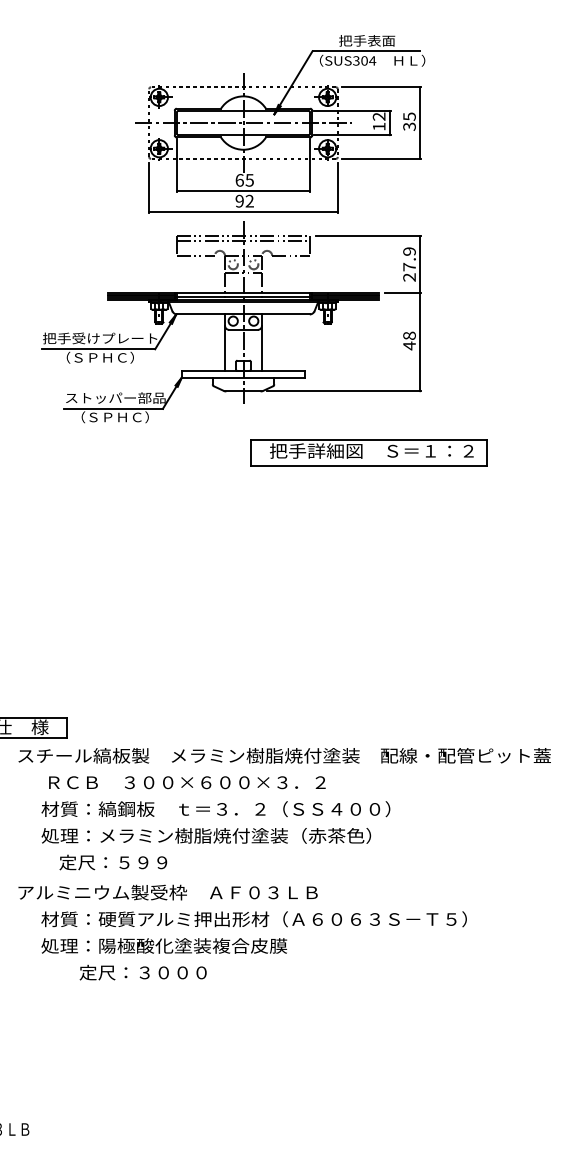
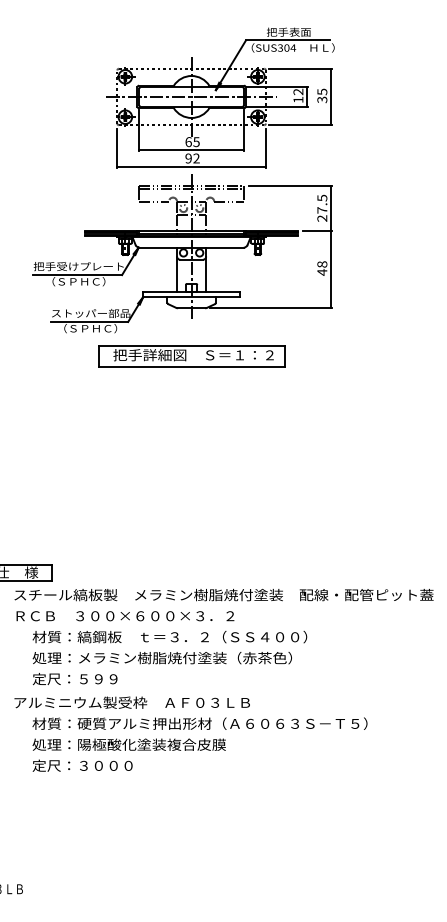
text: (409, 250) -> (322, 197), 27.9 -> 27.5
part: (369, 452) -> (191, 356), moved
text: (187, 783) -> (125, 616), moved
text: (113, 863) -> (75, 679), moved
text: (142, 972) -> (82, 765), moved

